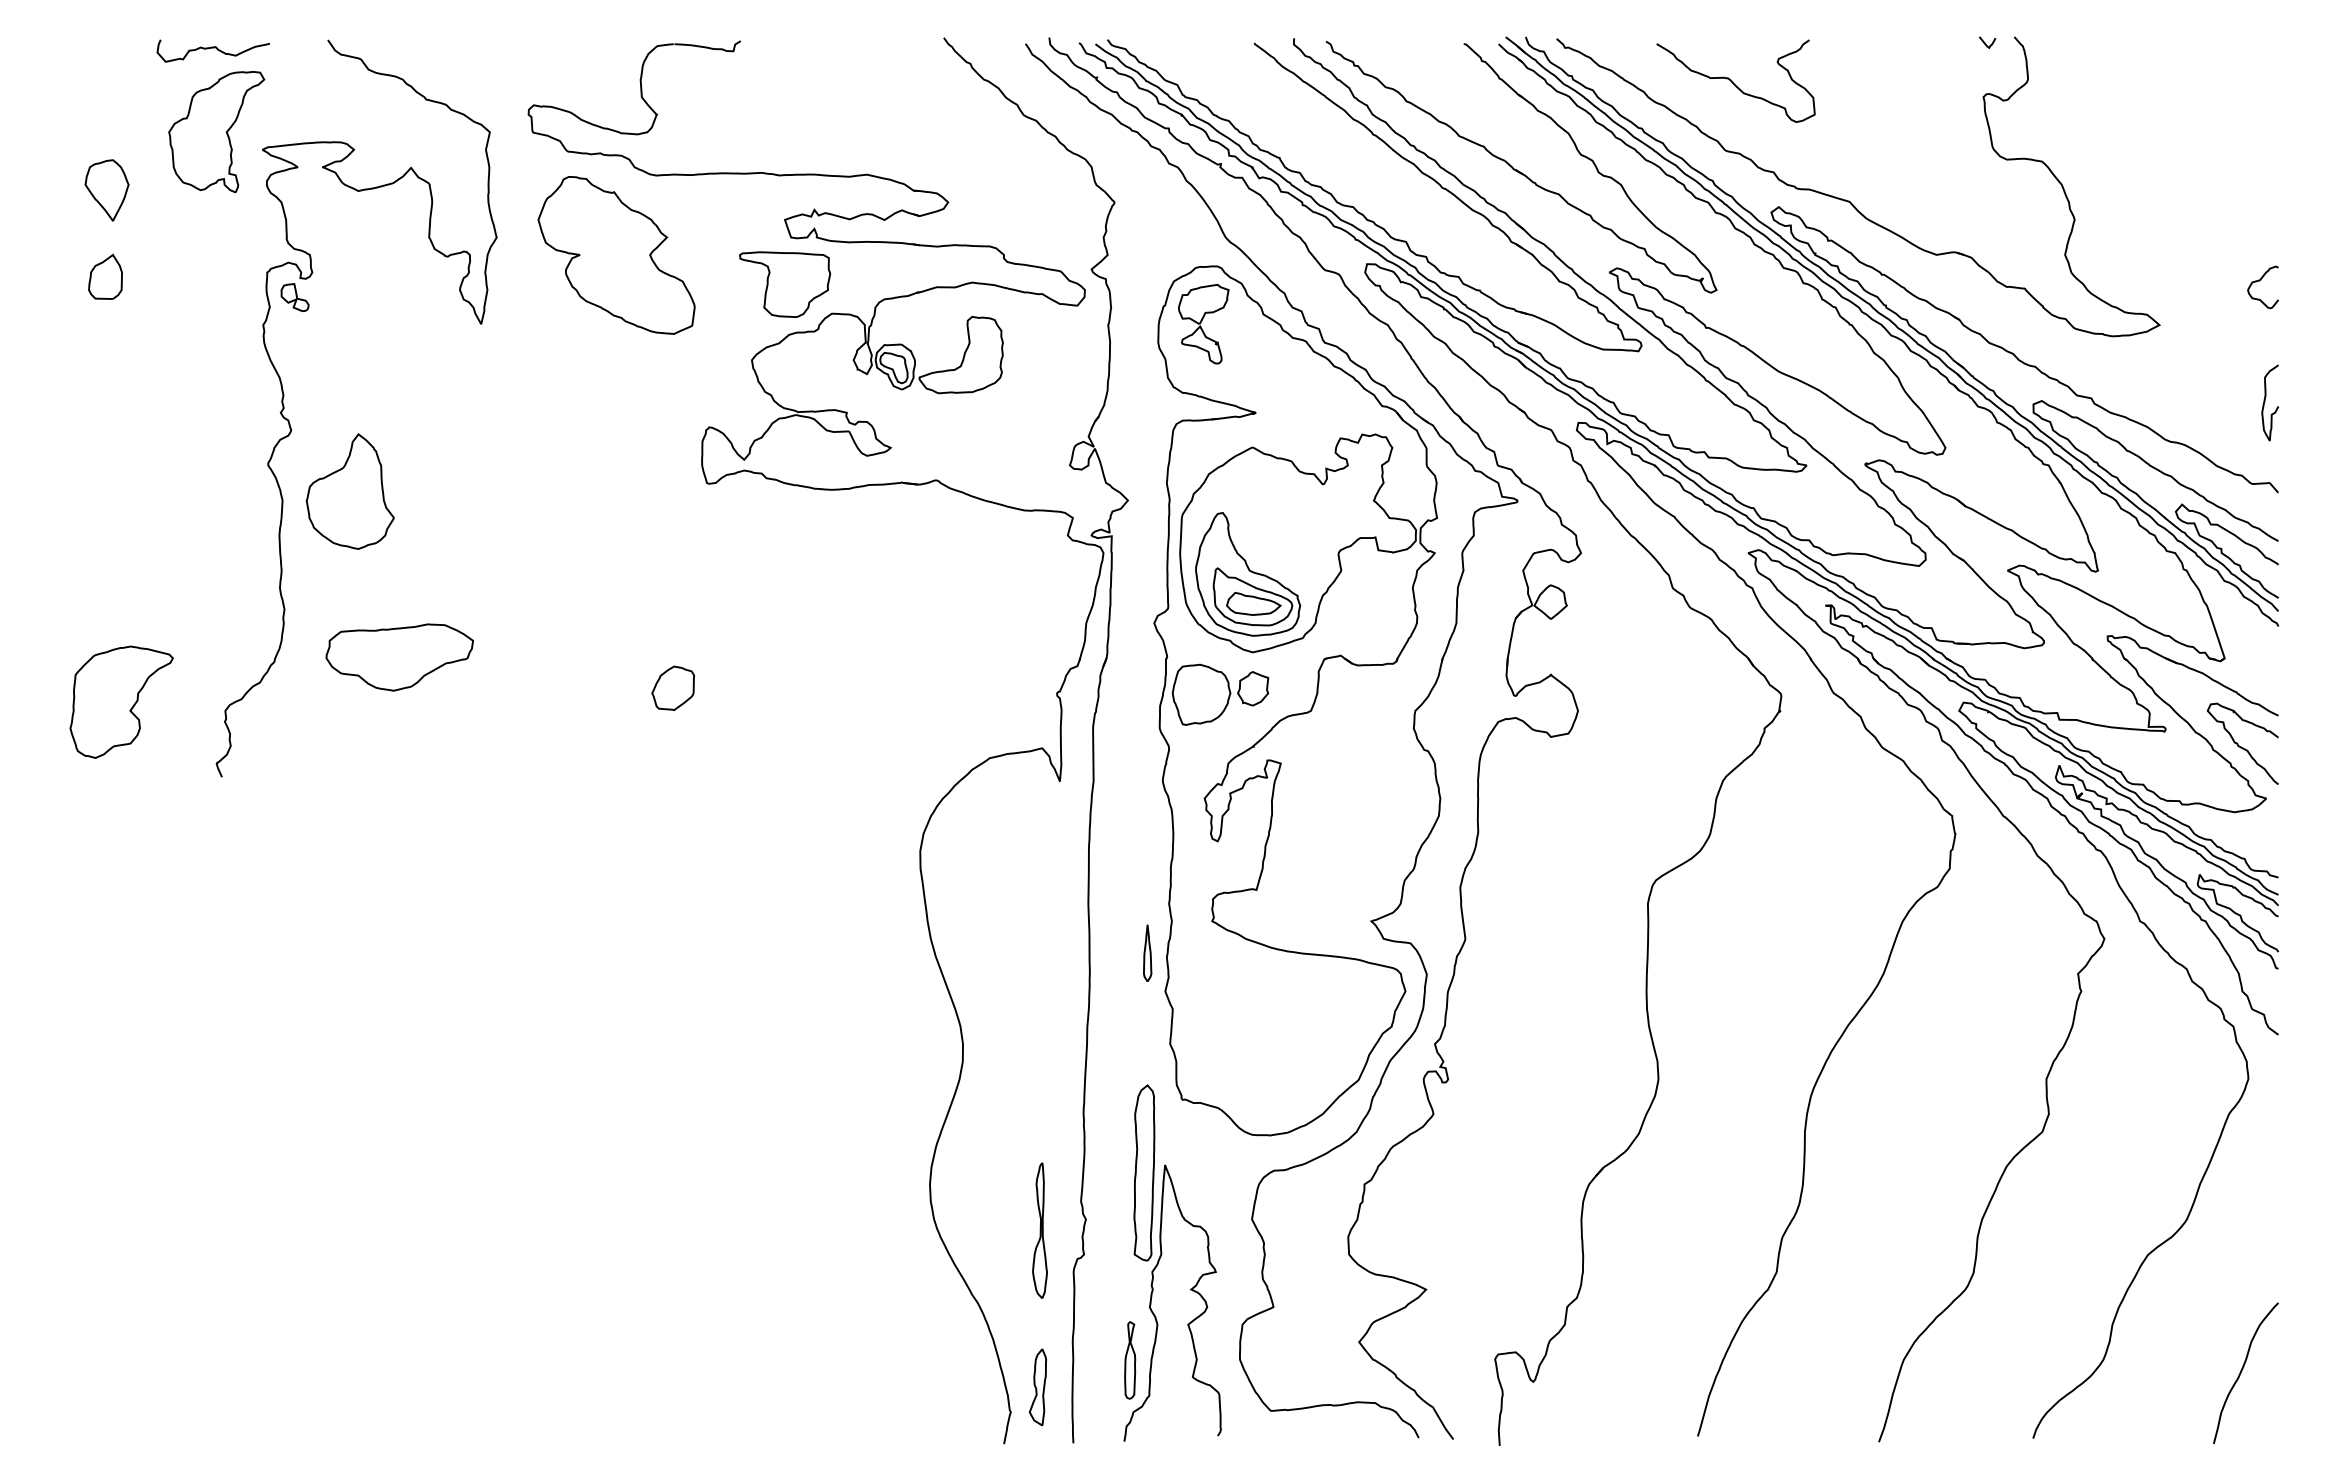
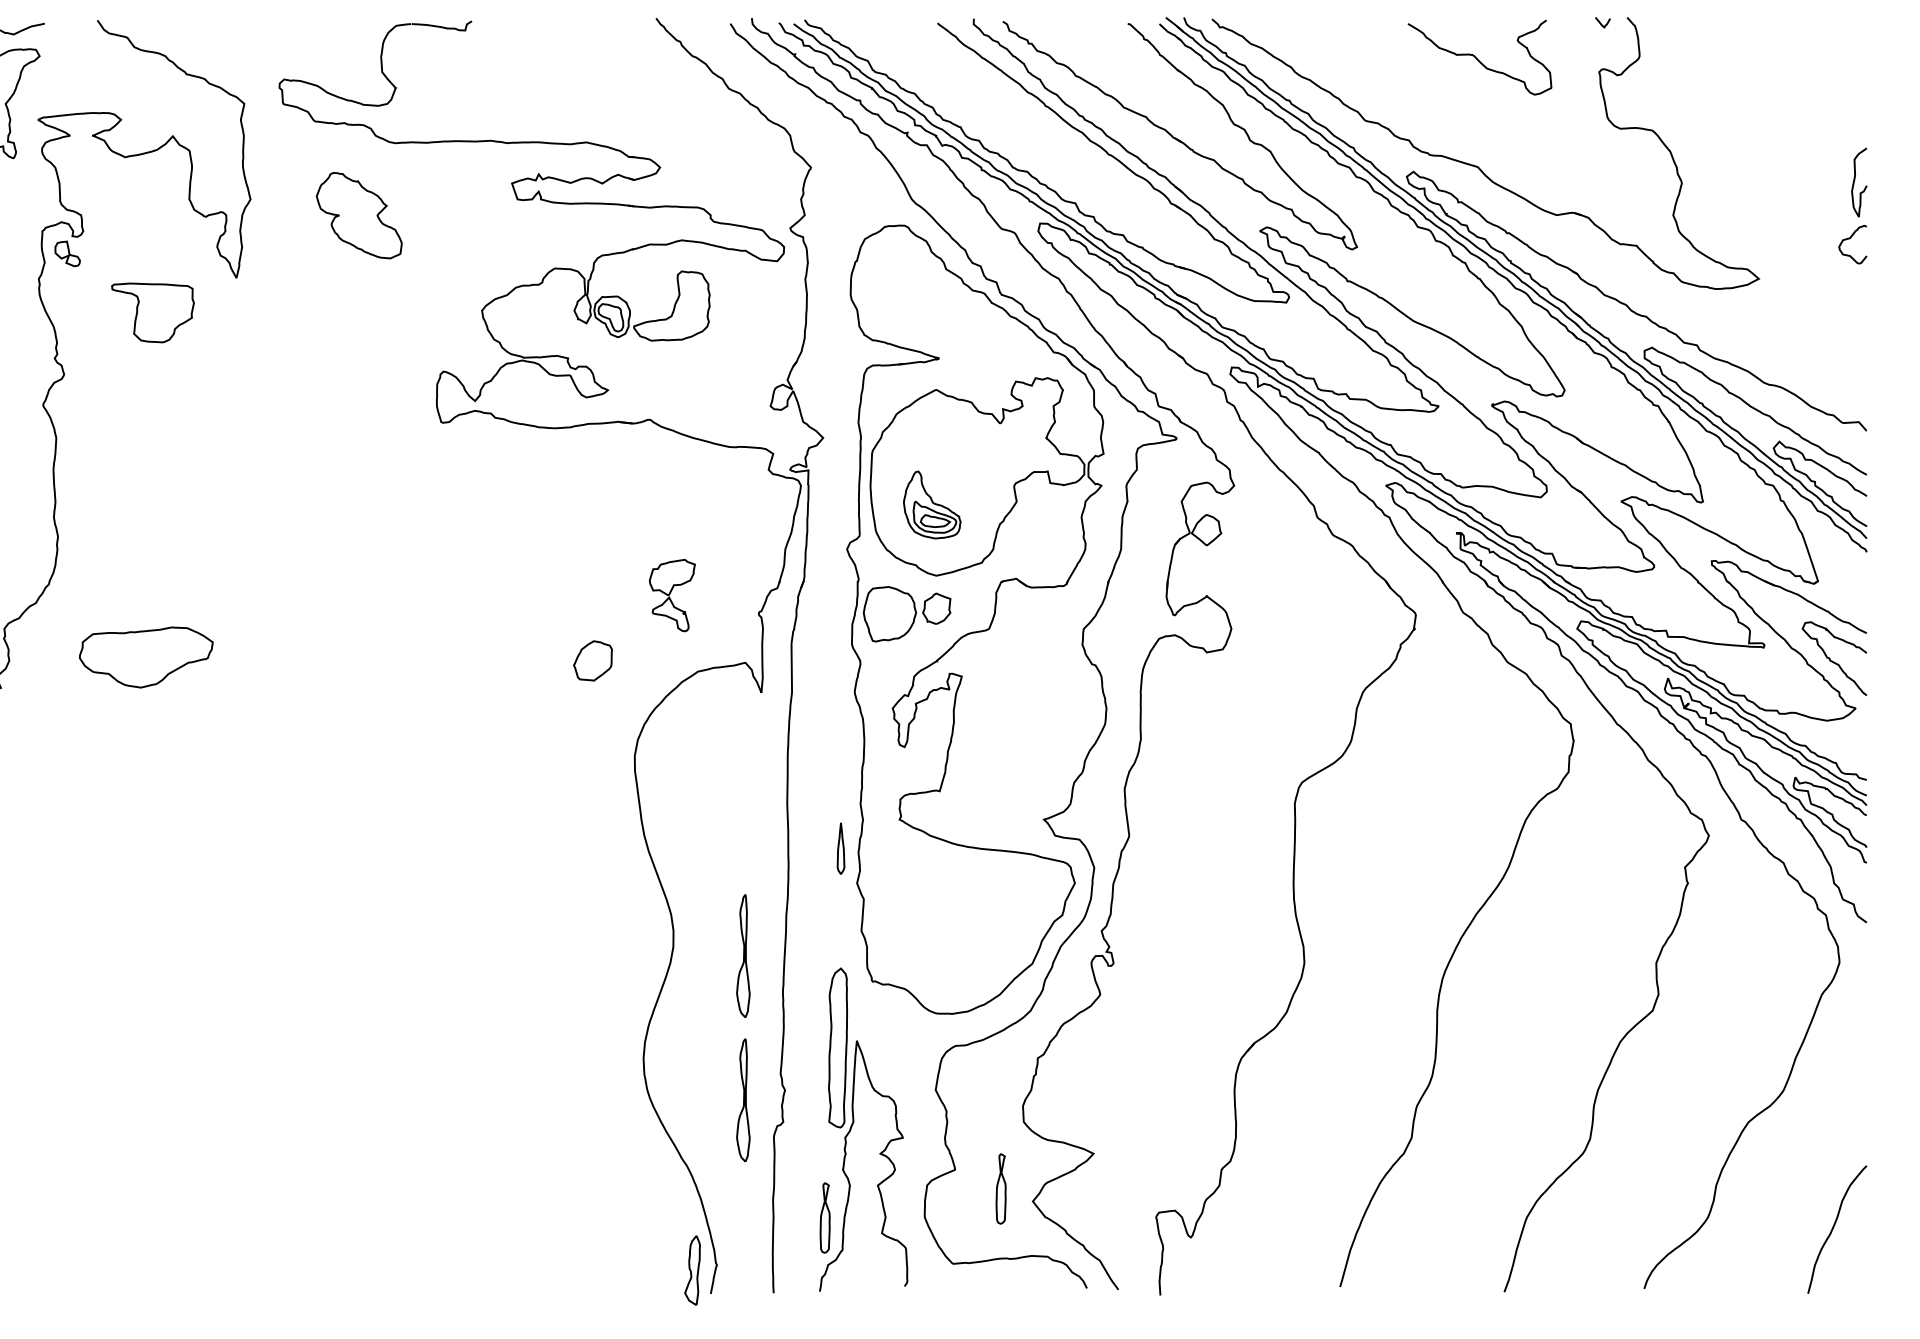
curve: (1733, 82) -> (1477, 58), moved
part: (616, 255) -> (359, 215), size x0.6
part: (785, 284) -> (153, 312), moved
part: (1203, 324) -> (672, 595), moved
curve: (2265, 402) -> (1855, 182), moved
part: (349, 491) -> (117, 429), removed
part: (1248, 574) -> (932, 505), size x0.6
part: (399, 657) -> (146, 657), moved
part: (672, 688) -> (592, 661), moved
part: (1039, 1071) -> (742, 955), added
part: (1324, 1328) -> (1001, 1189), added
part: (1037, 1387) -> (692, 1270), moved

